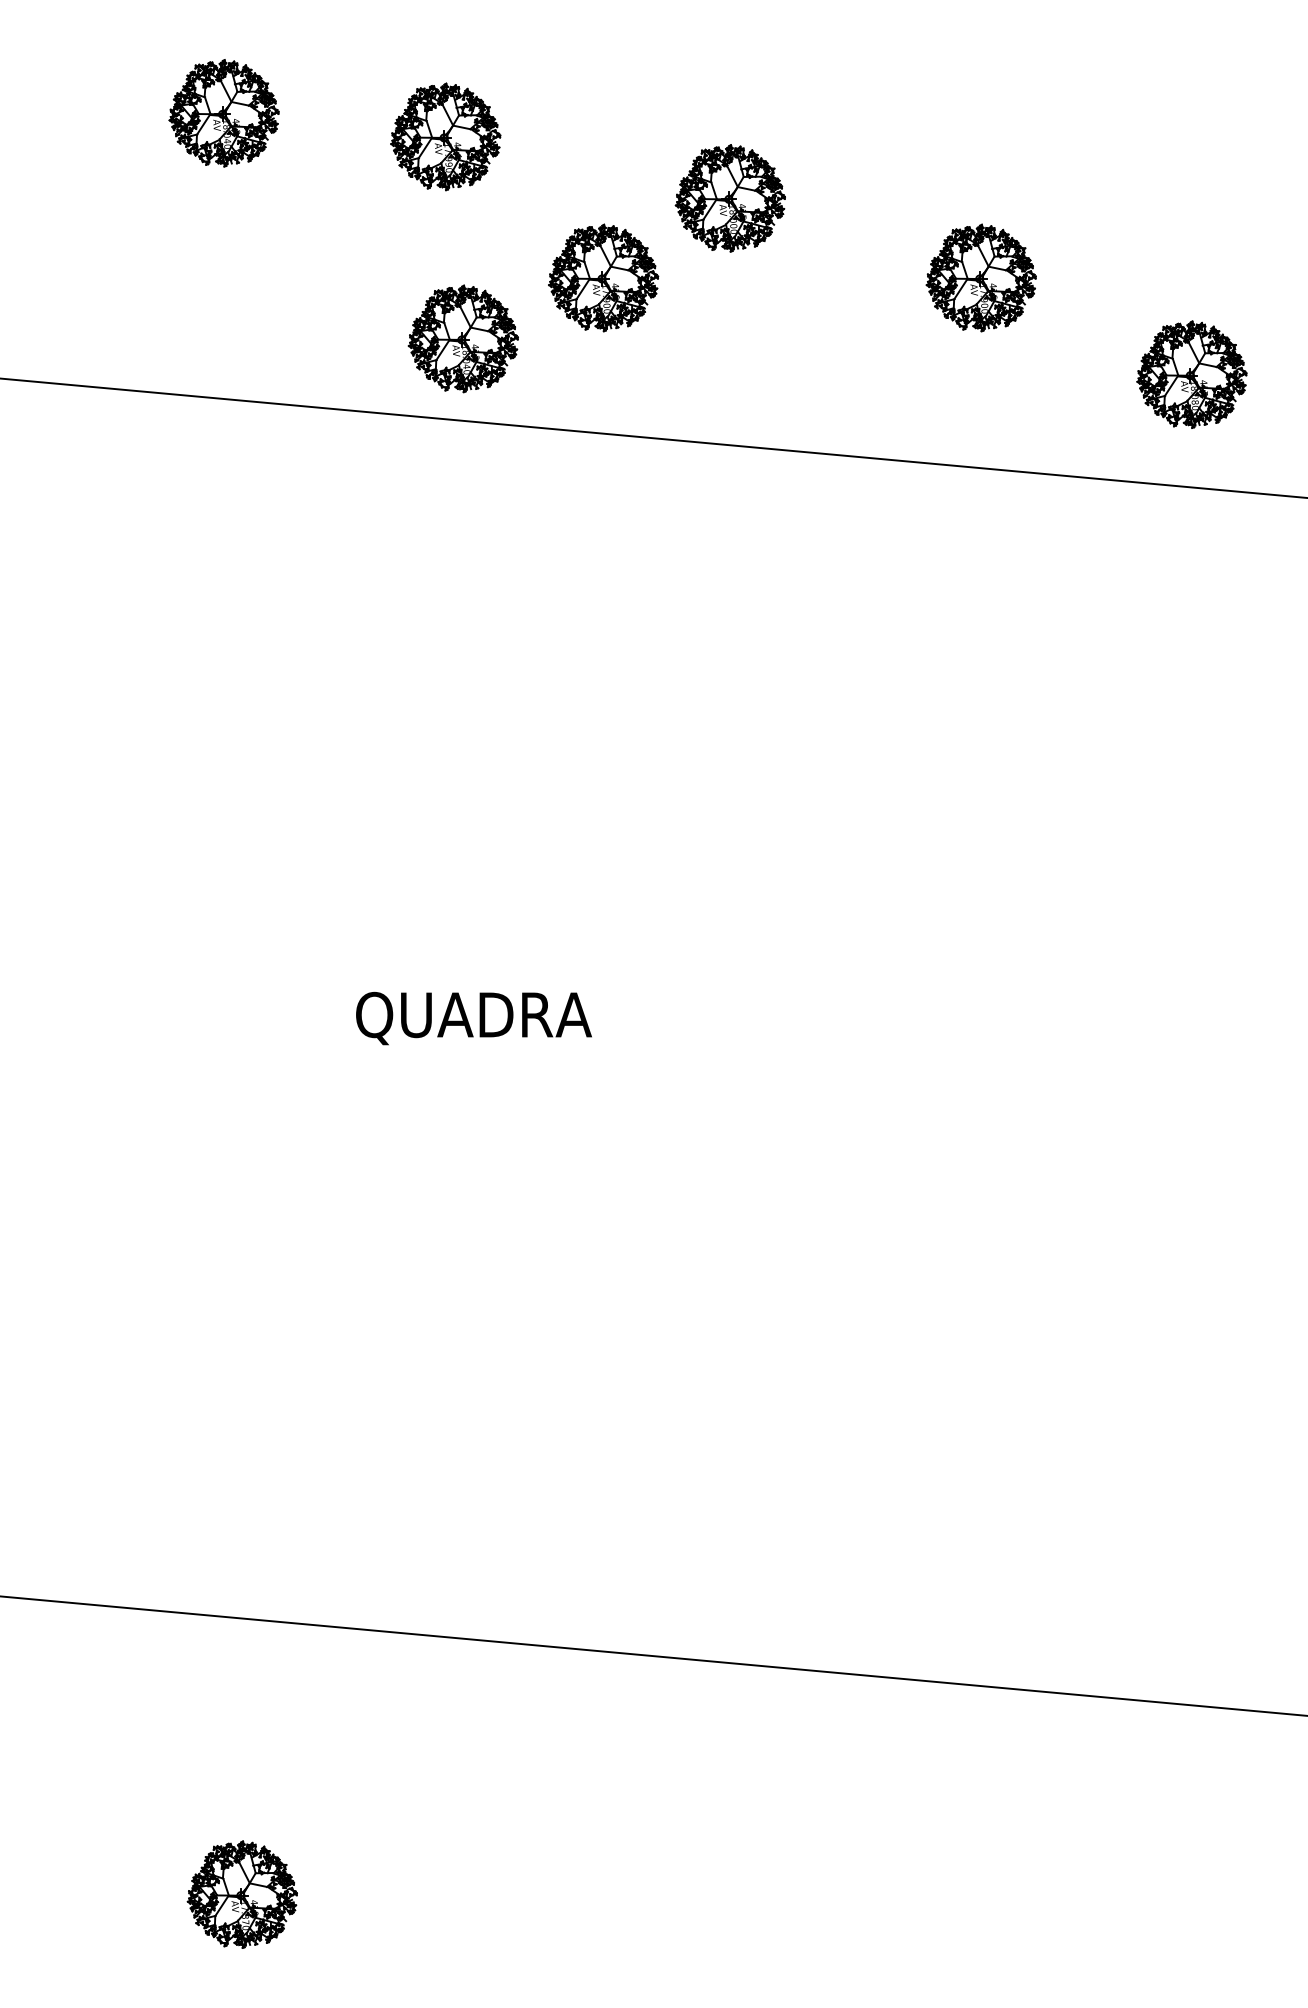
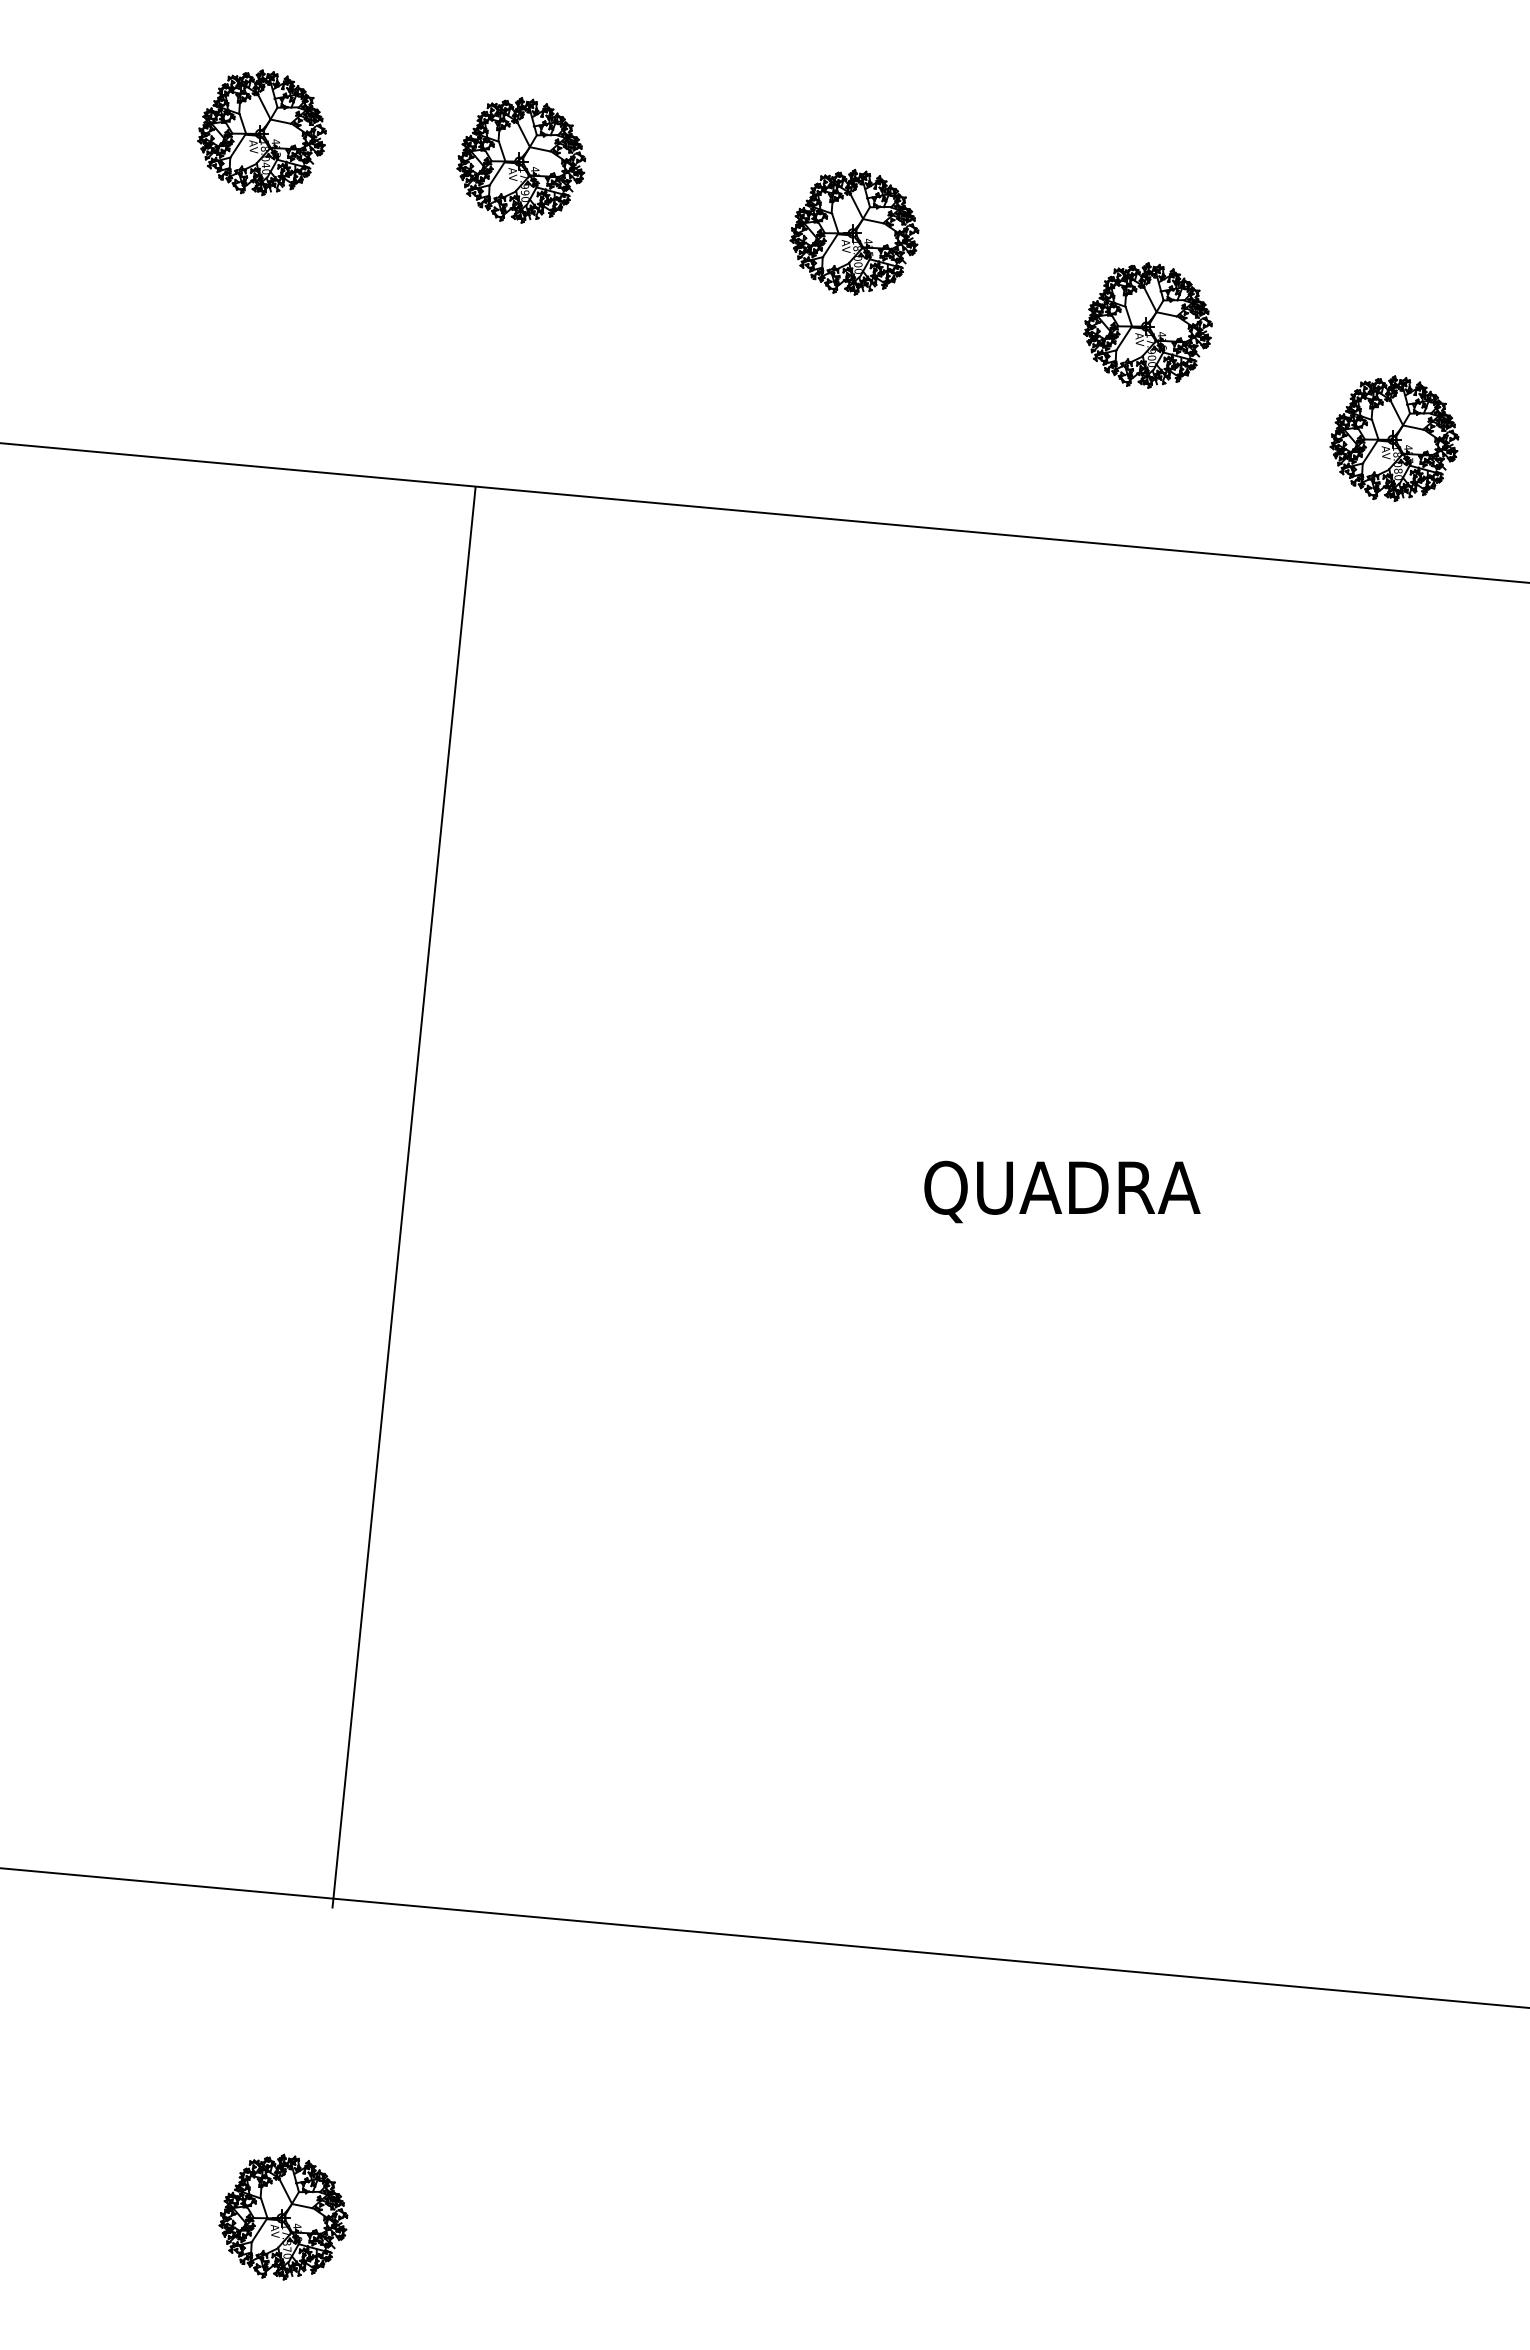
part: (603, 278) -> (705, 325), removed
part: (462, 338) -> (541, 396), removed
text: (474, 1018) -> (1062, 1191), moved
line: (345, 1023) -> (403, 1197), added

